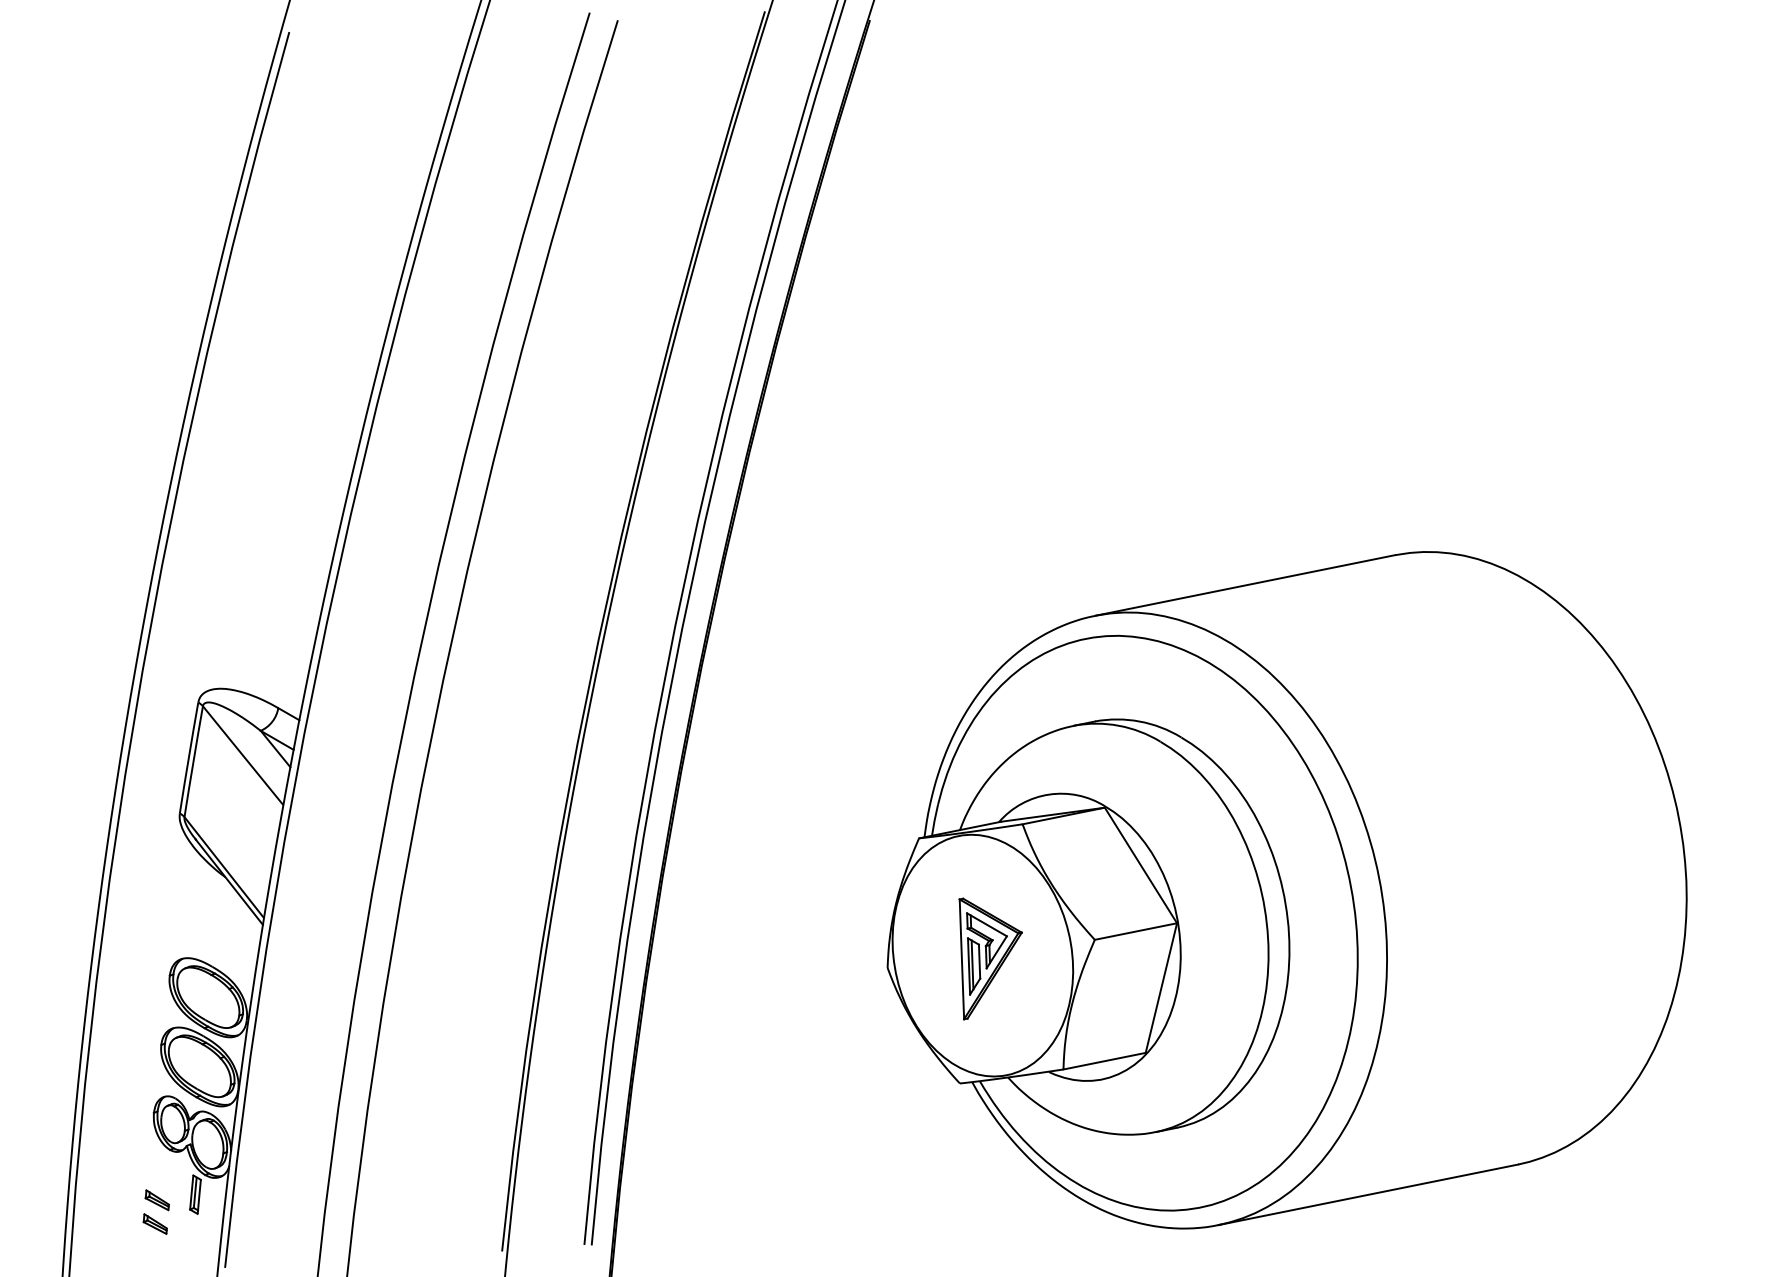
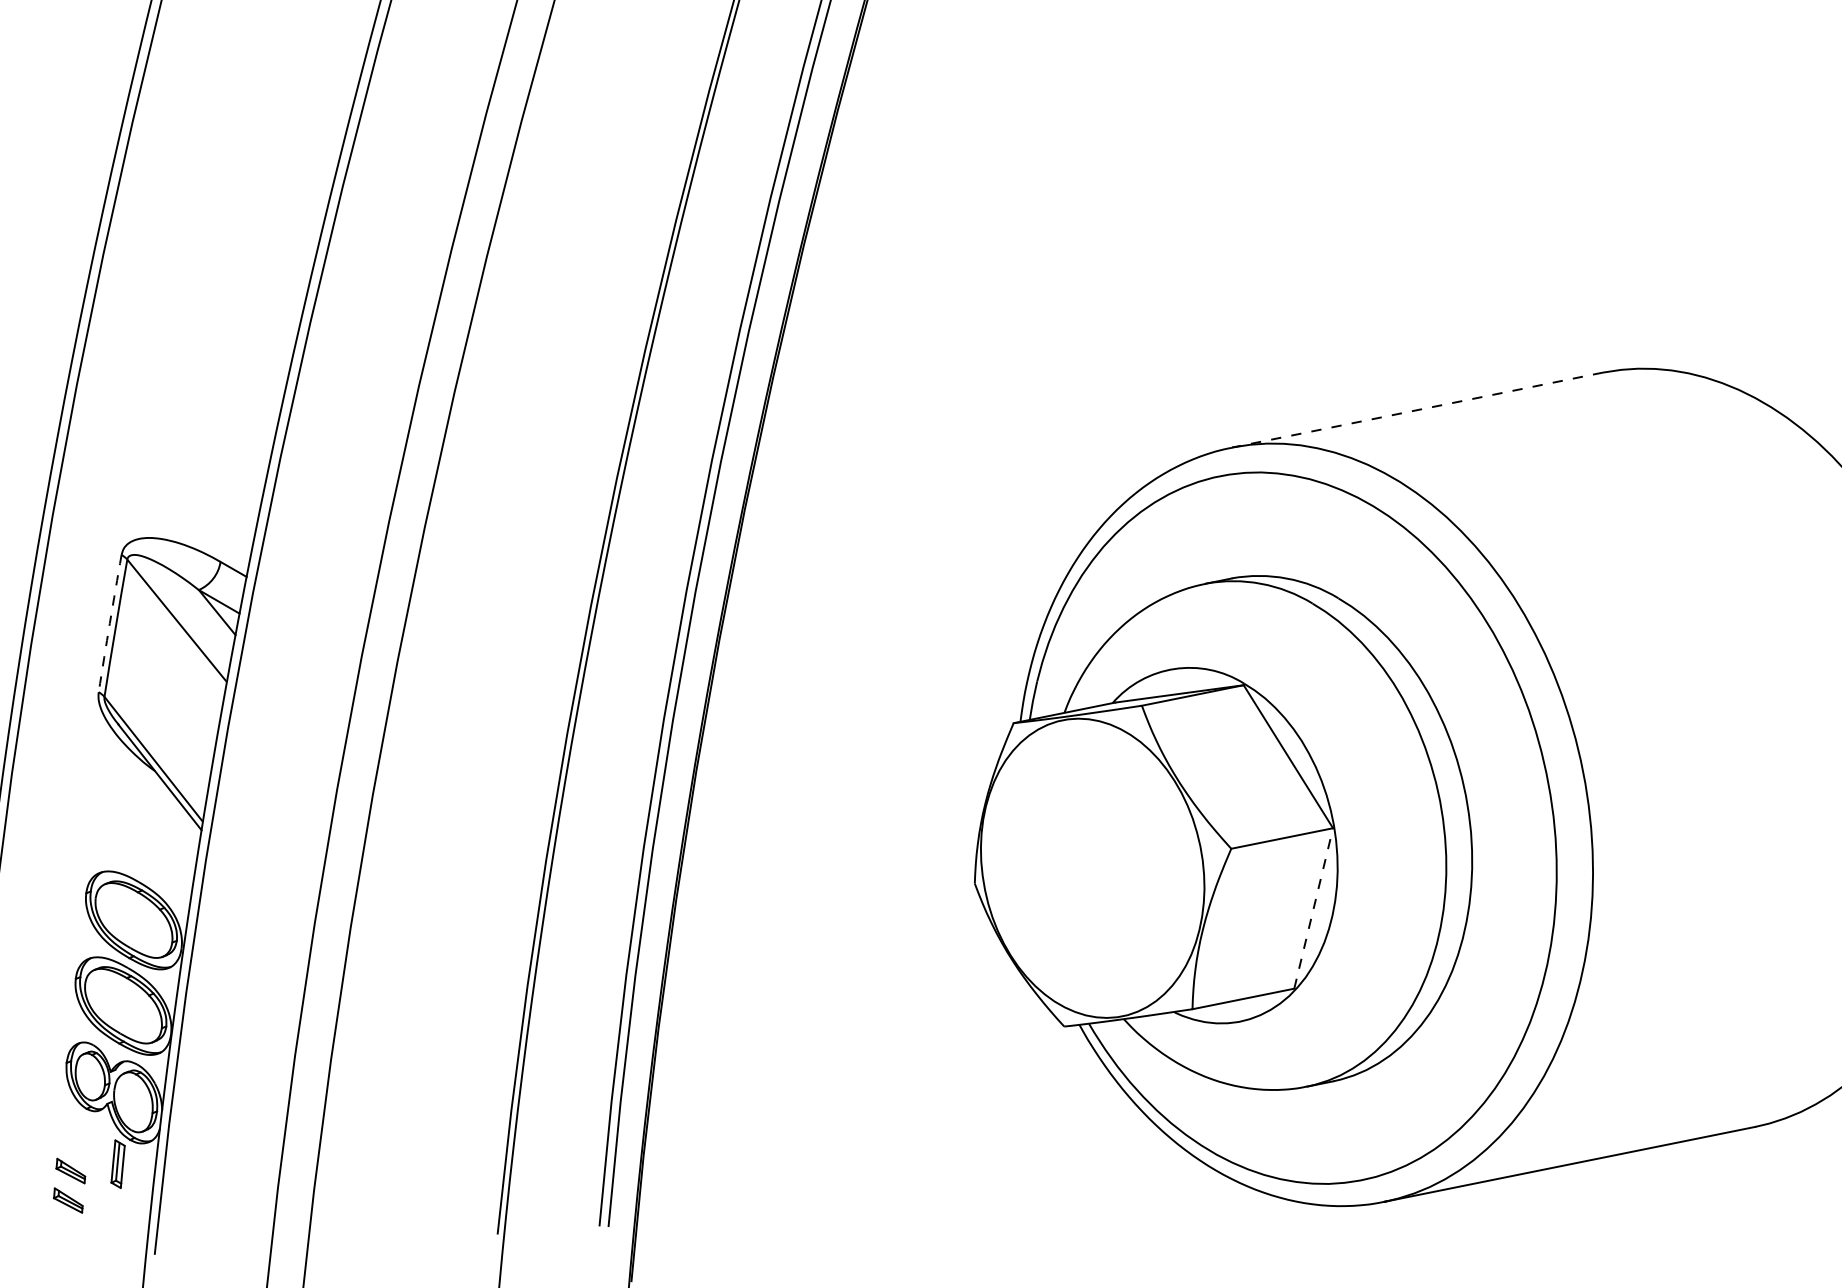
line: (1245, 585) -> (1417, 410), solid -> dashed
arc: (188, 757) -> (109, 623), solid -> dashed
part: (990, 958) -> (1102, 871), removed
line: (1161, 988) -> (1313, 908), solid -> dashed

